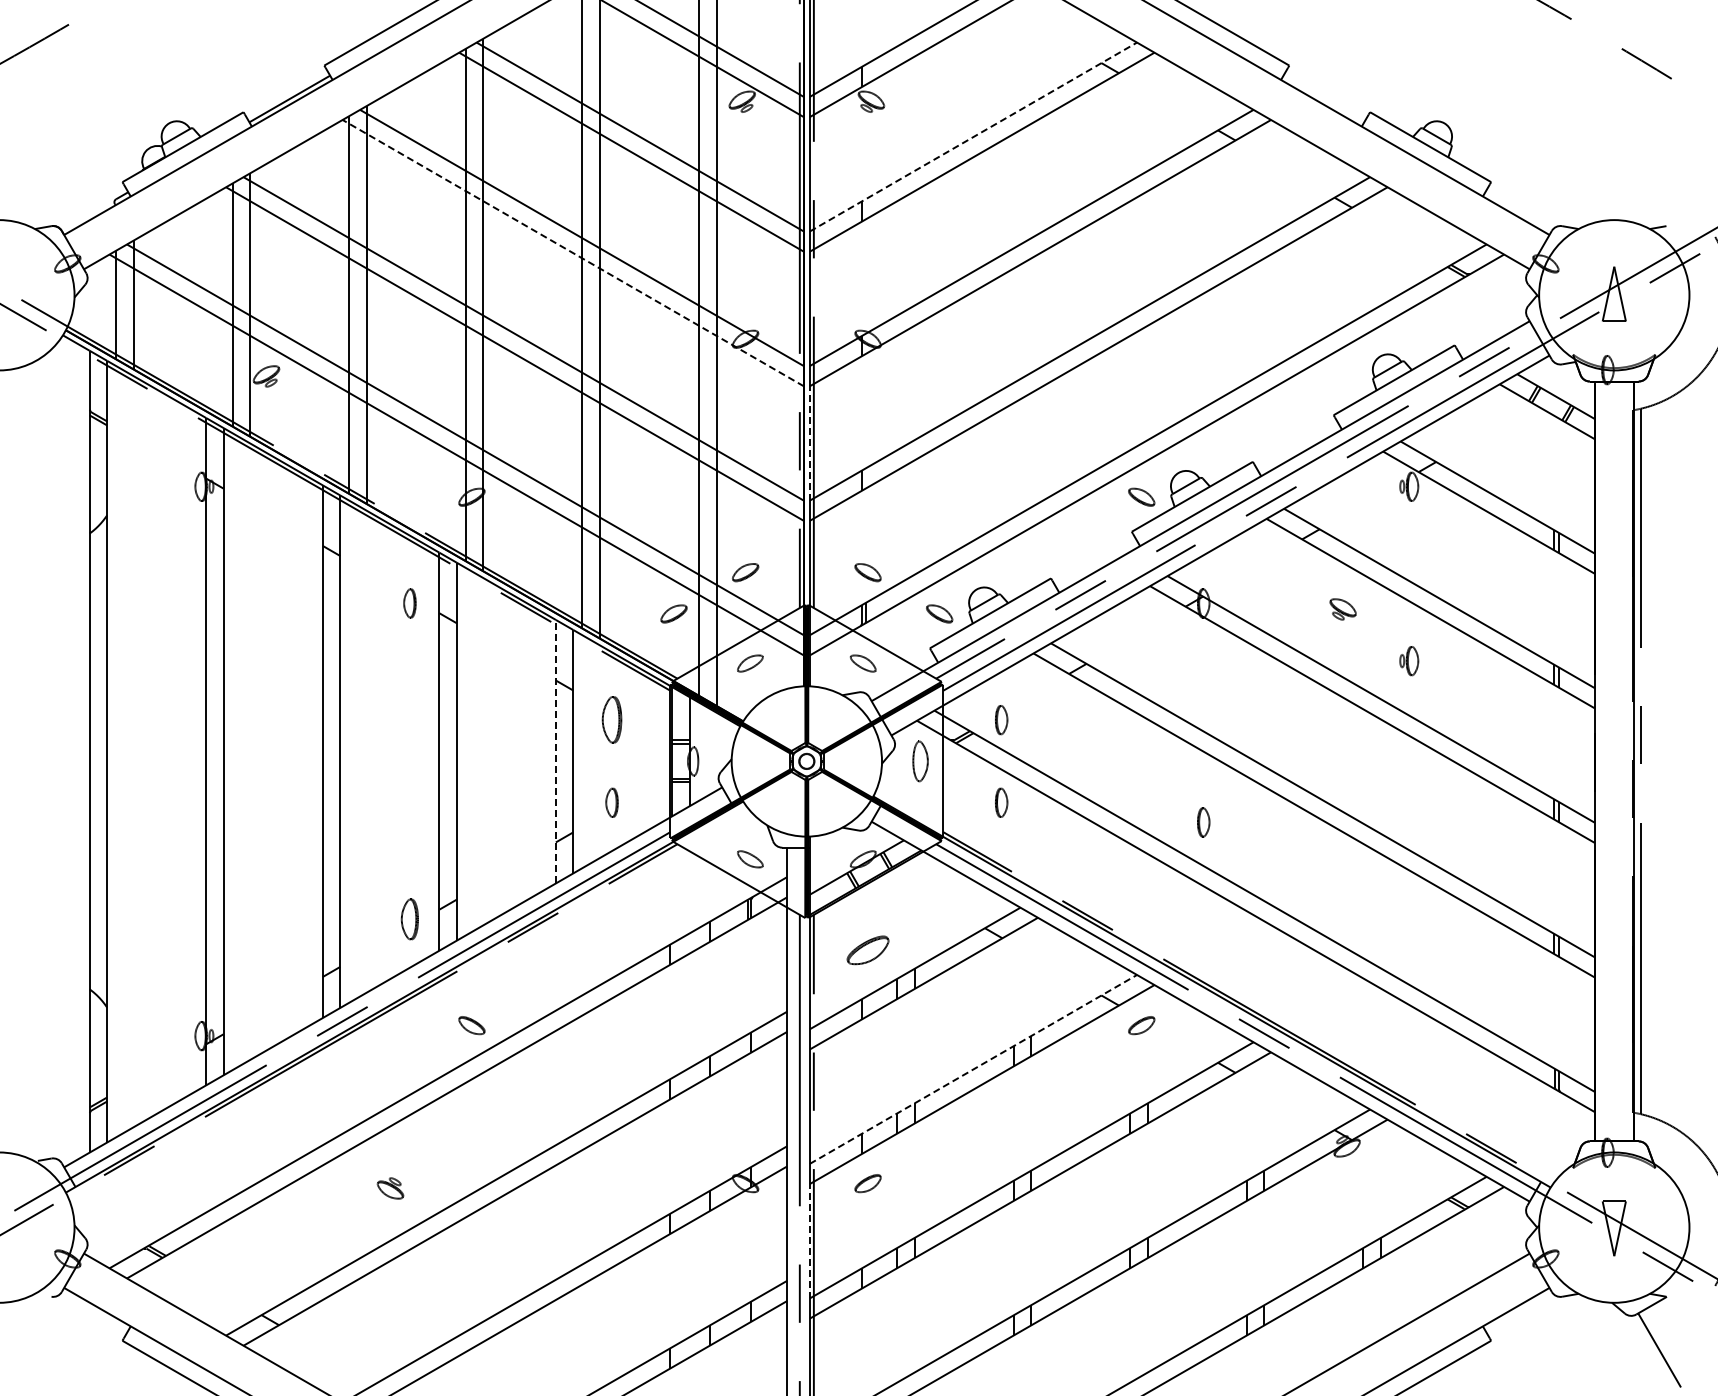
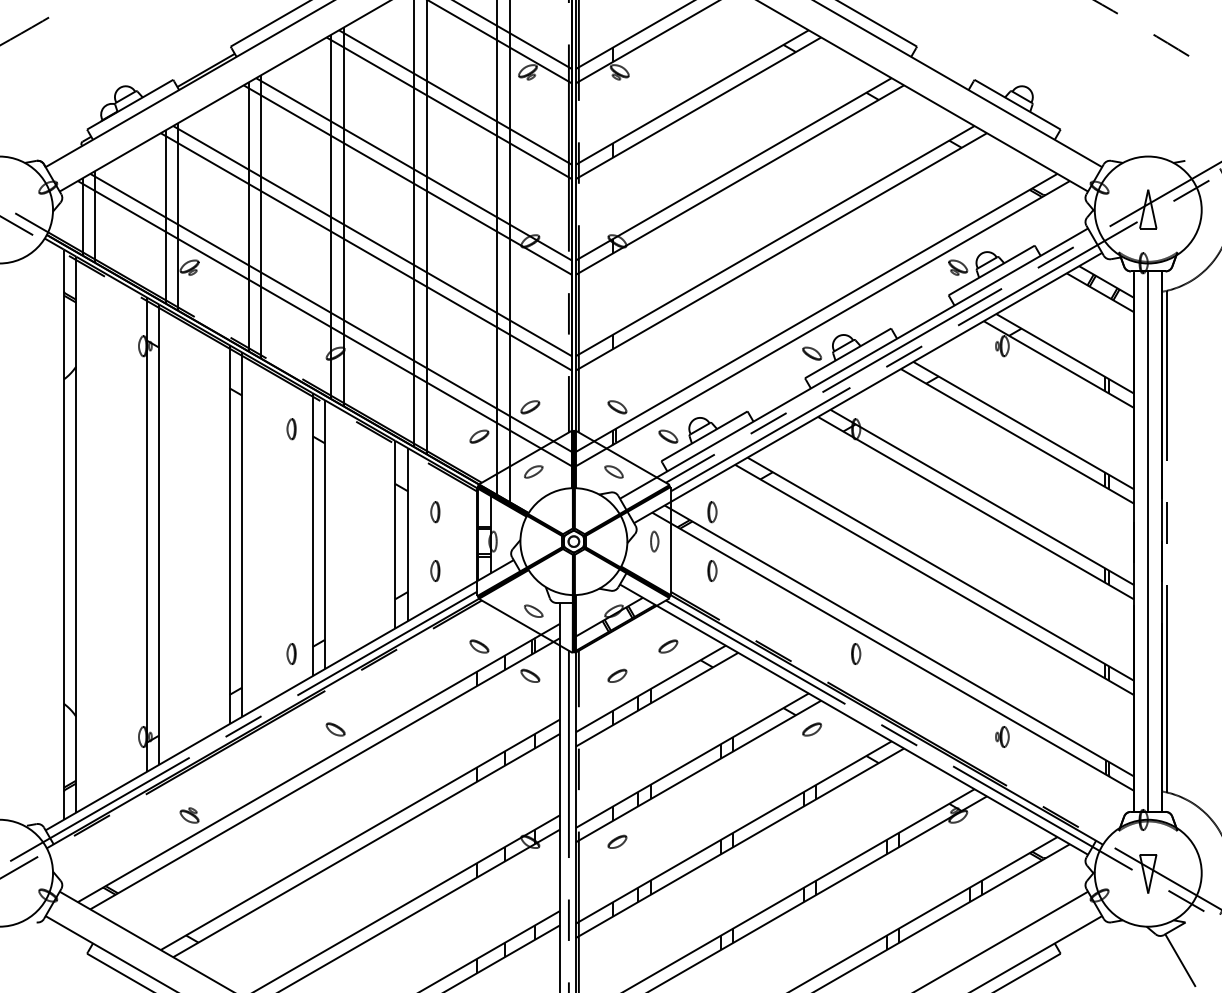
line: (973, 137) -> (692, 97), dashed -> solid
line: (572, 252) -> (407, 179), dashed -> solid
line: (809, 443) -> (575, 315), dashed -> solid
part: (1342, 609) -> (957, 267), moved
part: (1409, 661) -> (1002, 737), moved
part: (611, 720) -> (434, 512), size x0.62
line: (555, 751) -> (395, 534), dashed -> solid
part: (920, 761) -> (654, 541), size x0.71
line: (1614, 761) -> (1148, 541), added
part: (1203, 822) -> (856, 654), moved
part: (673, 908) -> (479, 646), added
part: (939, 908) -> (668, 646), added
part: (409, 919) -> (291, 654), size x0.71
part: (745, 949) -> (530, 675), added
part: (867, 949) -> (617, 675), size x0.62
line: (973, 1069) -> (692, 760), dashed -> solid
part: (390, 1188) -> (189, 815), moved
line: (809, 1240) -> (575, 882), dashed -> solid

